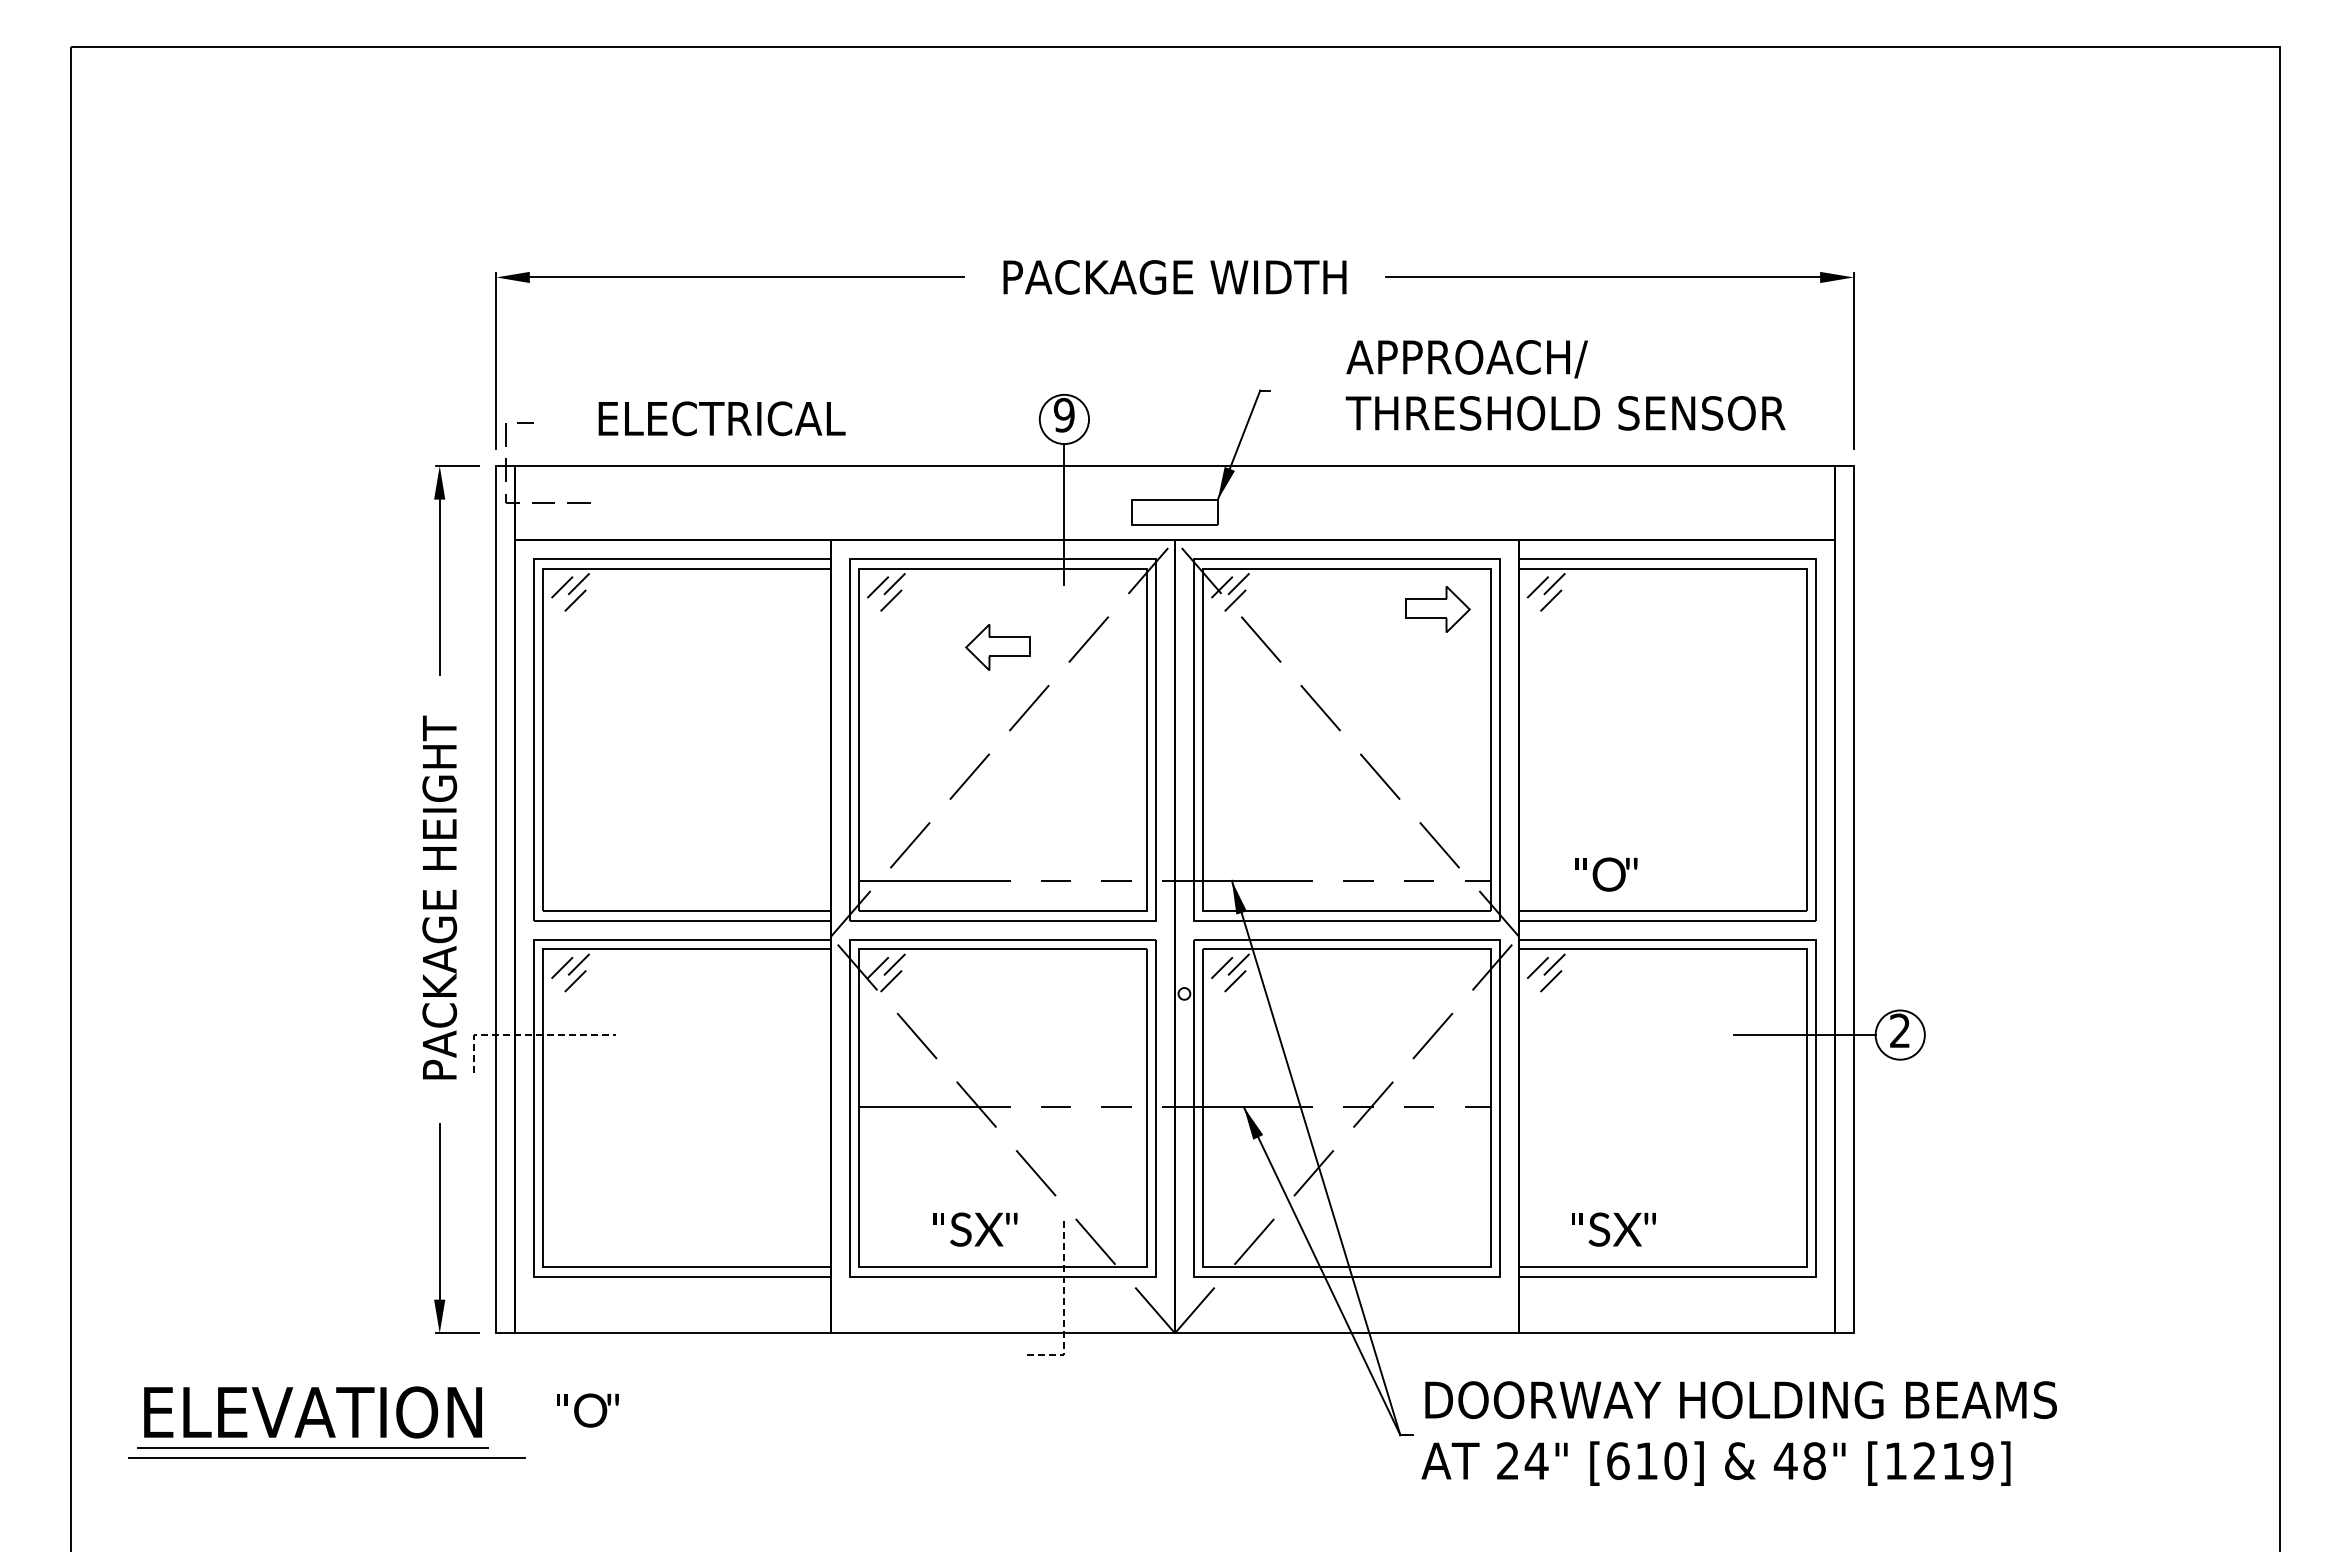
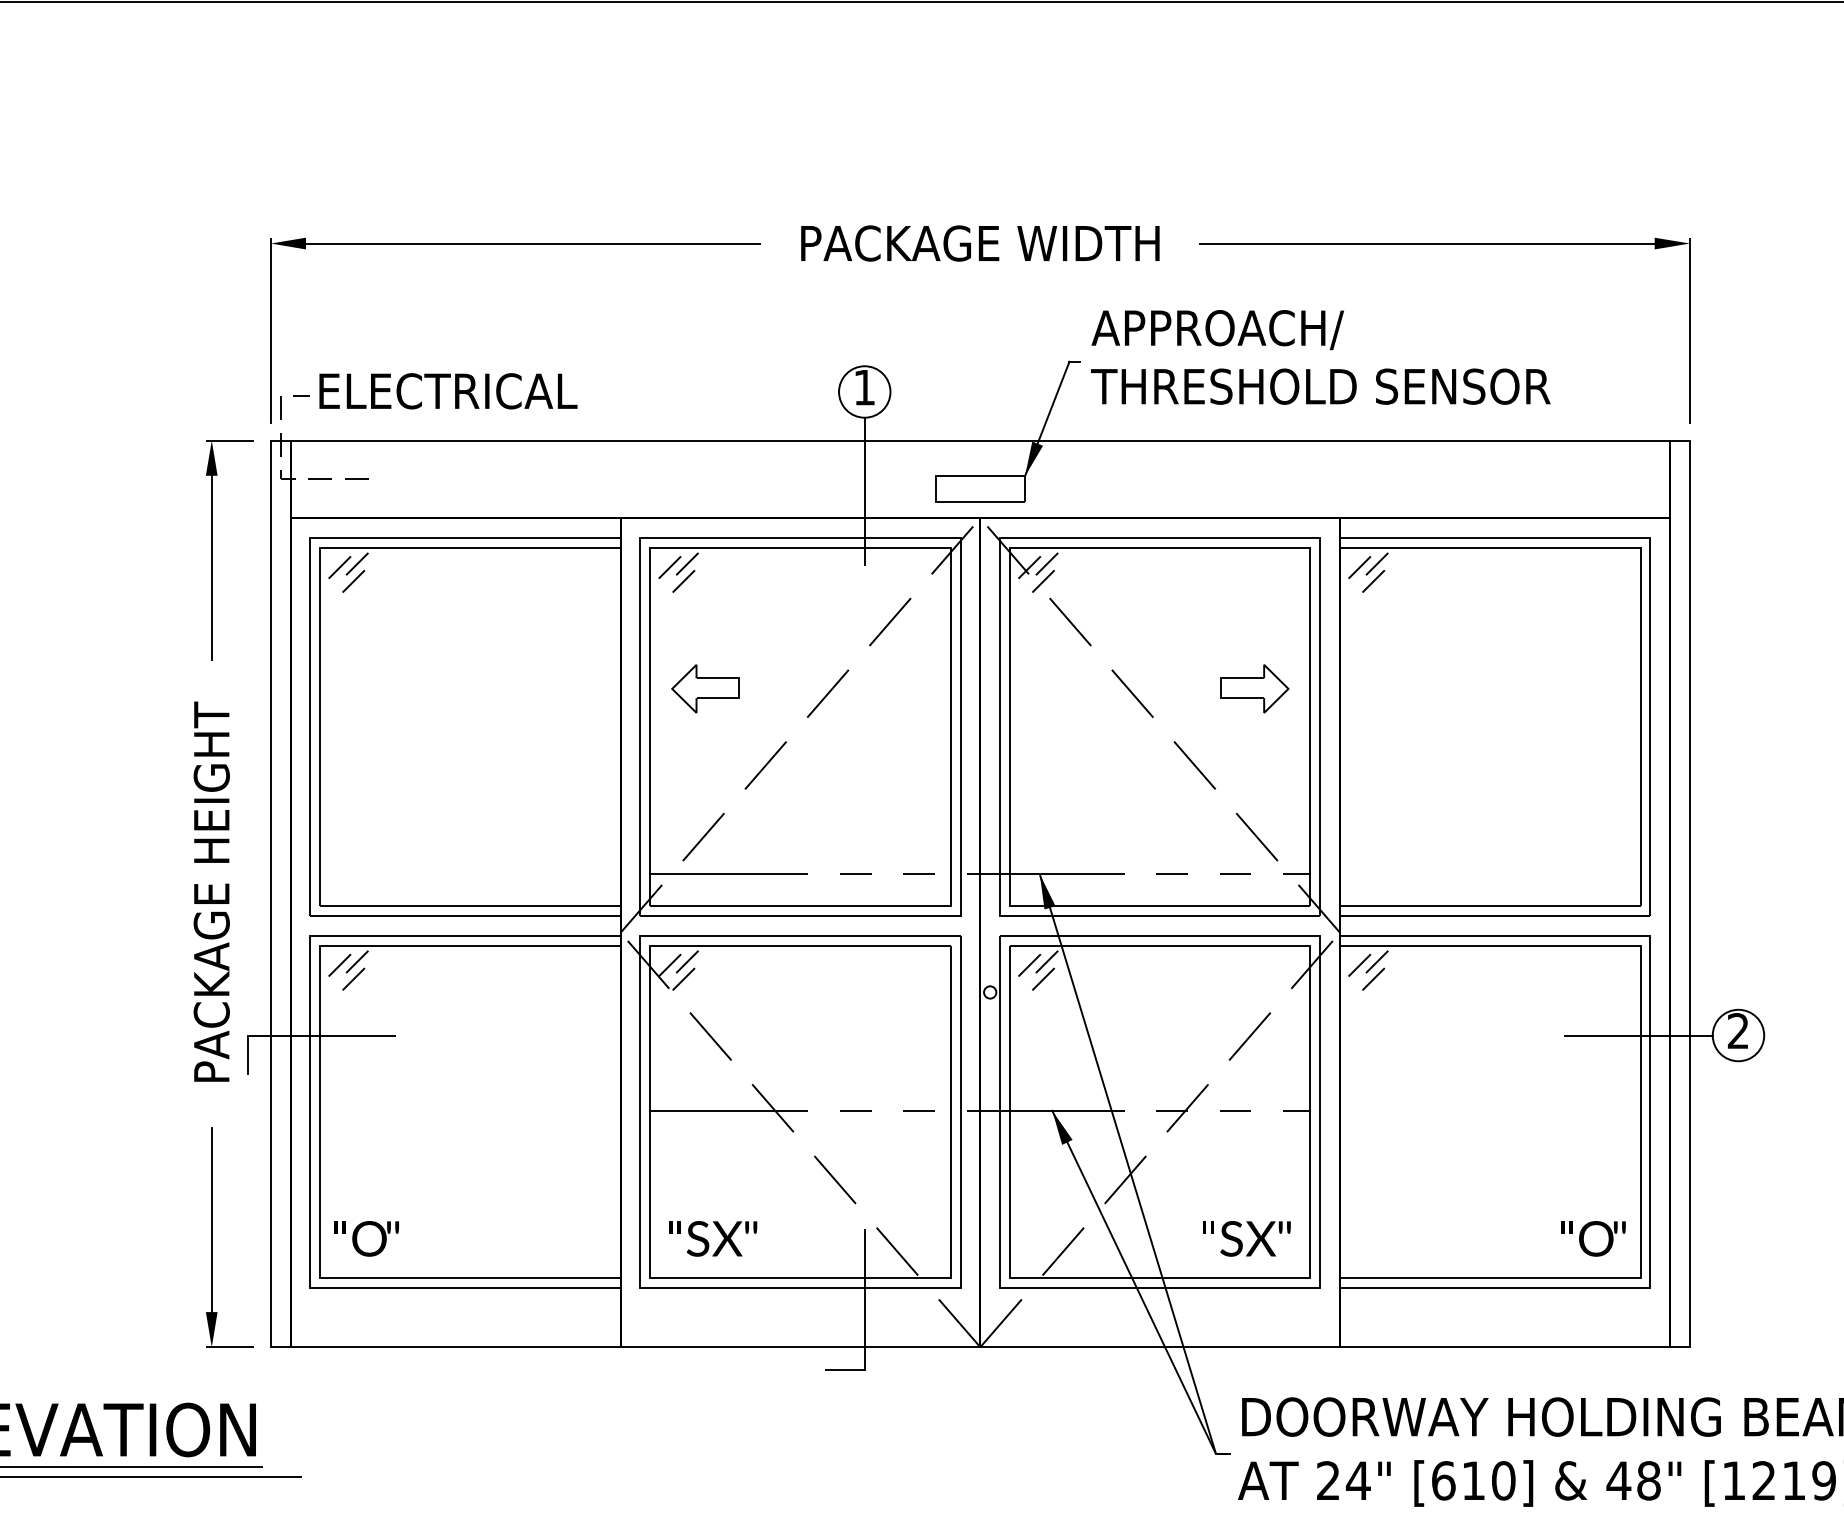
text: (1565, 385) -> (1320, 357), moved
text: (1063, 414) -> (863, 386), 9 -> 1
text: (721, 418) -> (447, 390), moved
part: (1437, 609) -> (1254, 688), moved
part: (997, 647) -> (704, 688), moved
text: (1606, 874) -> (1593, 1238), moved
line: (526, 1035) -> (302, 1035), dashed -> solid
text: (975, 1229) -> (713, 1238), moved
text: (1613, 1229) -> (1246, 1238), moved
line: (1064, 1306) -> (864, 1319), dashed -> solid
text: (587, 1410) -> (366, 1238), moved

